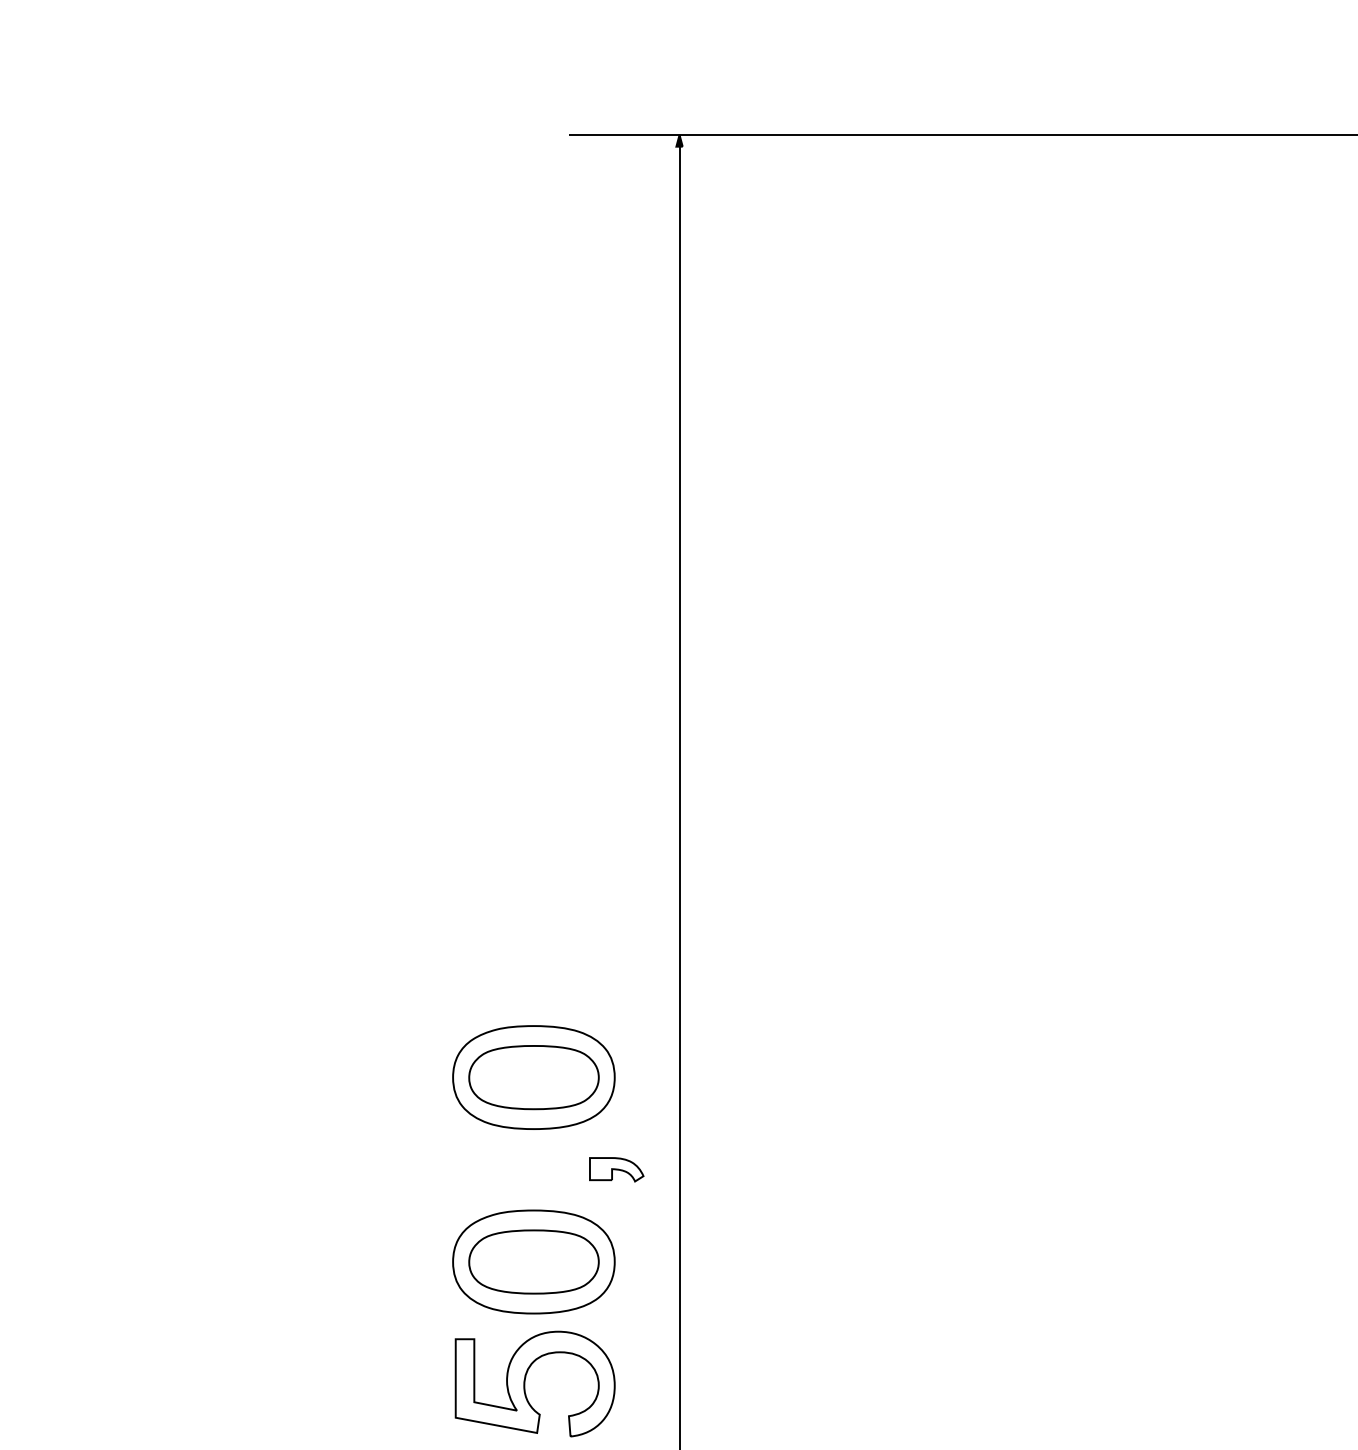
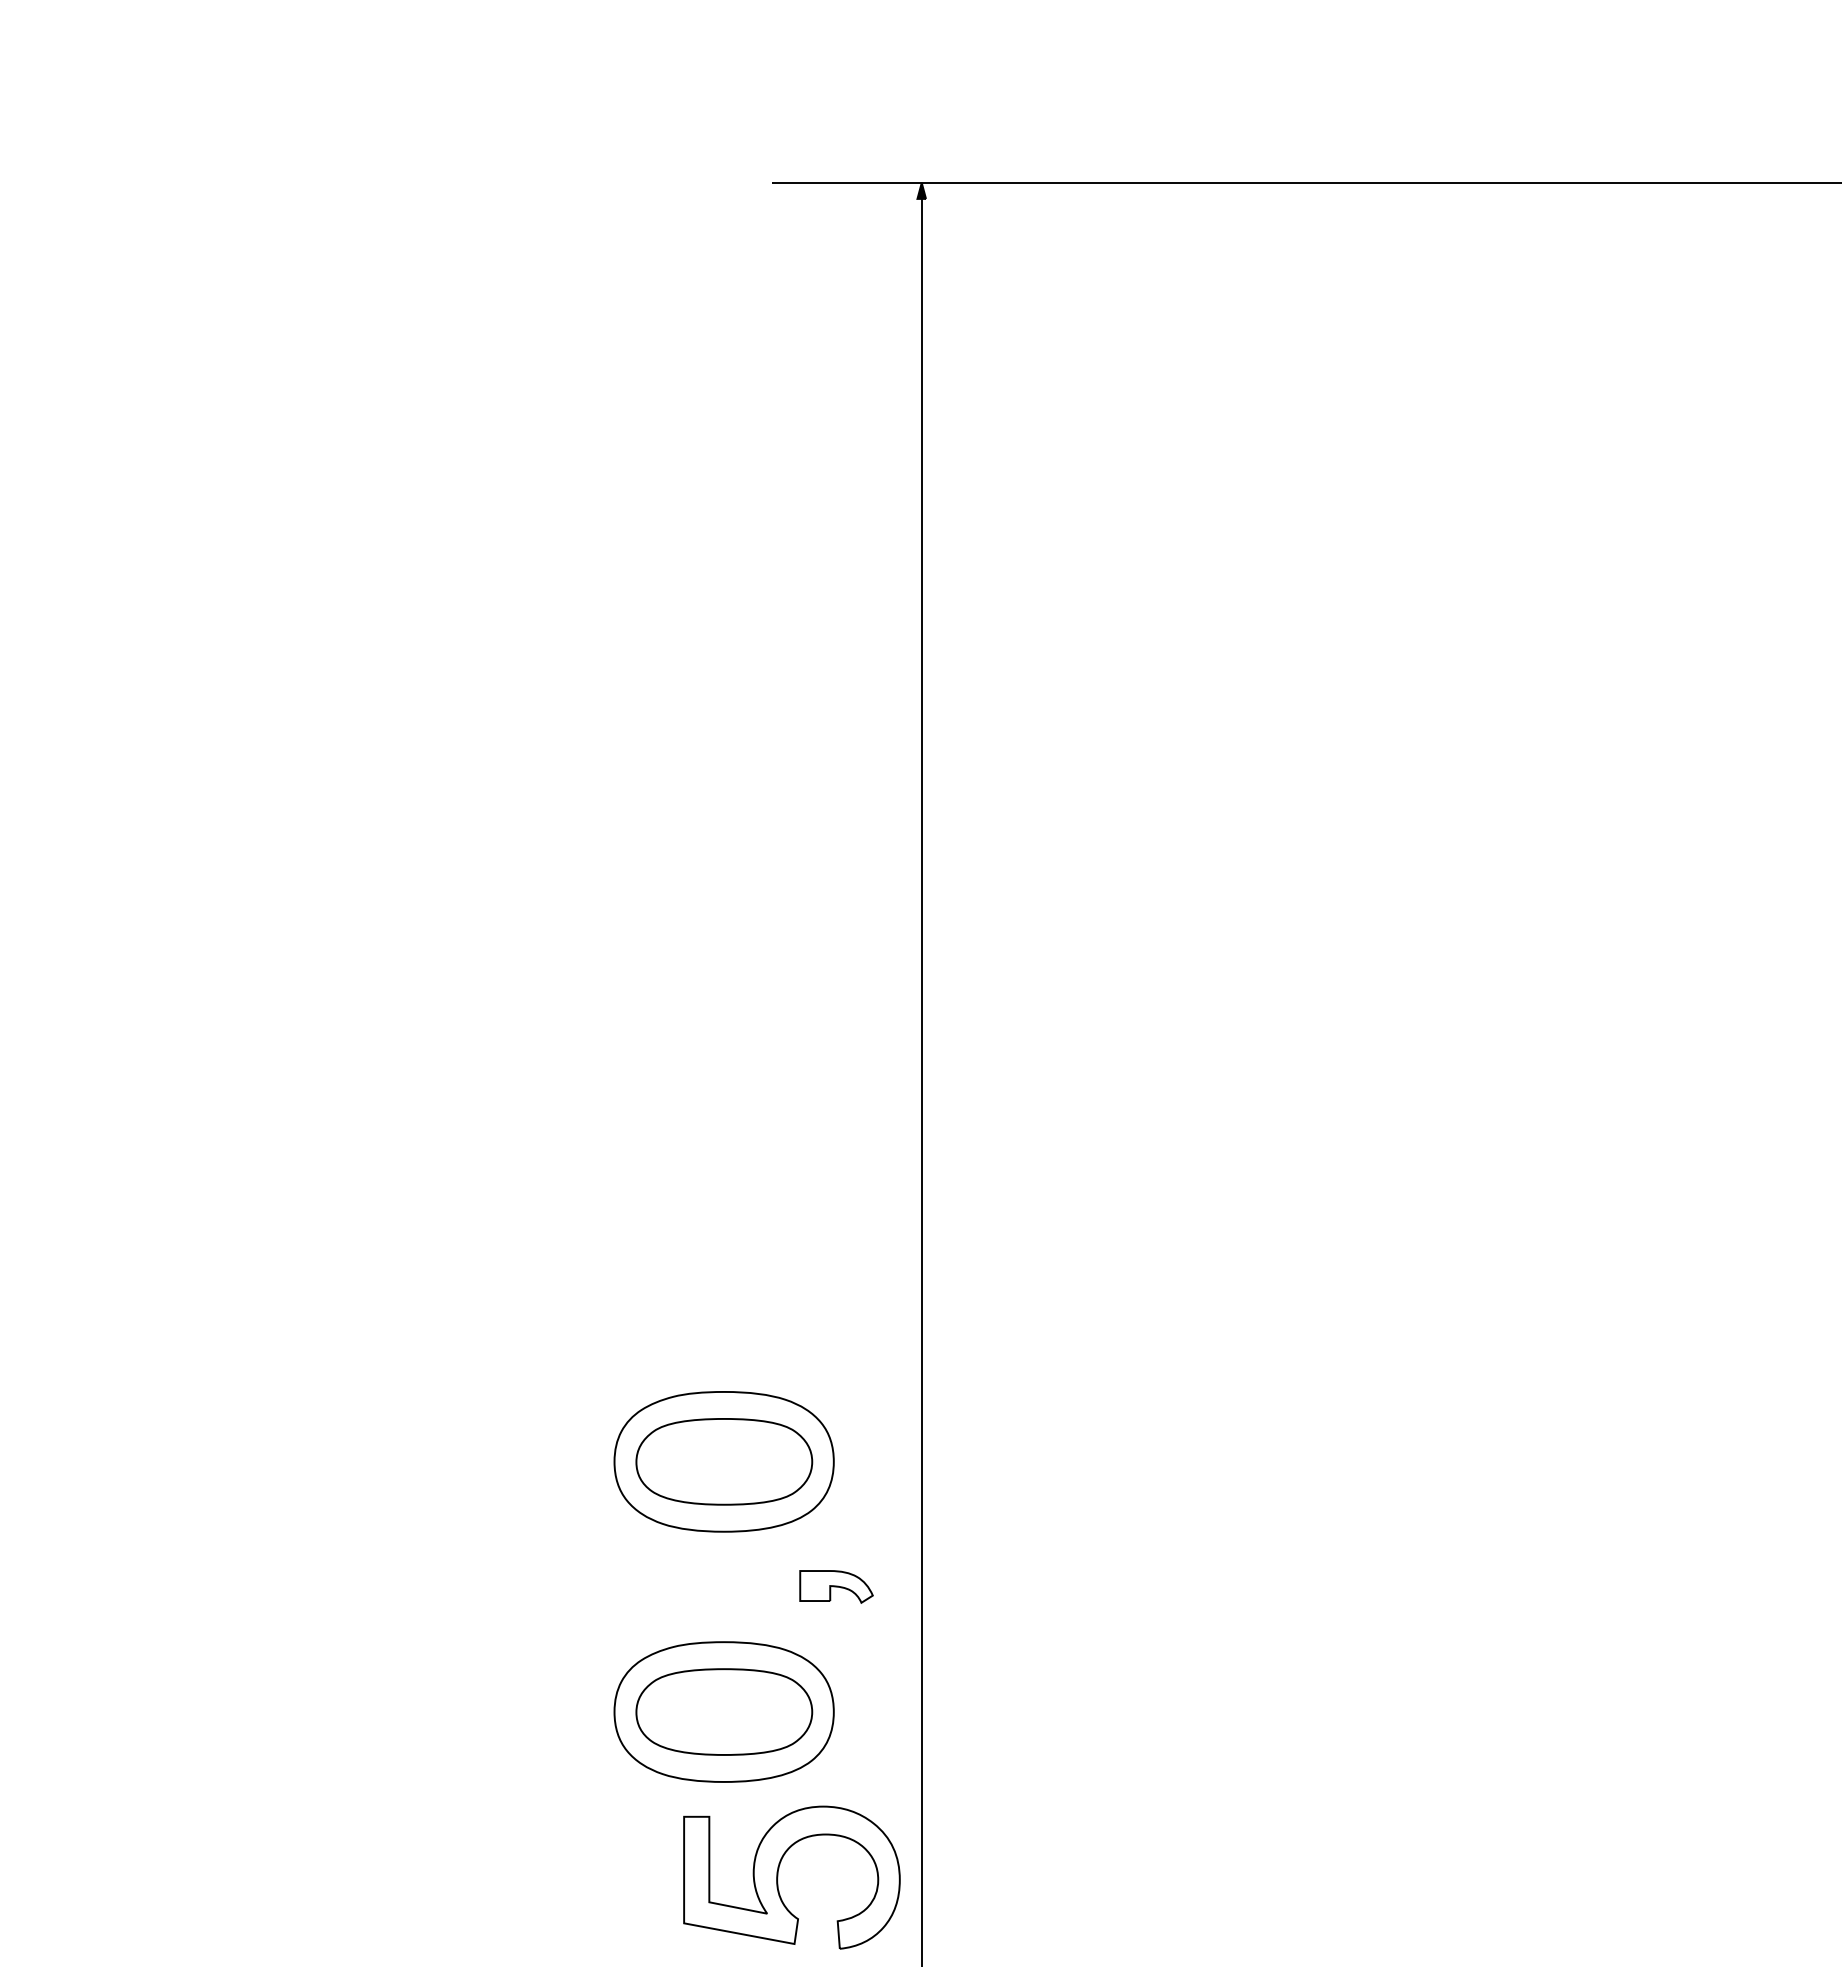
part: (525, 1383) -> (778, 1877), moved

